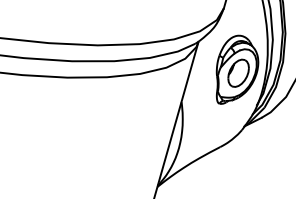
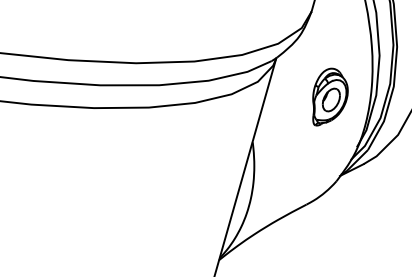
part: (237, 69) -> (330, 96), size x0.6

